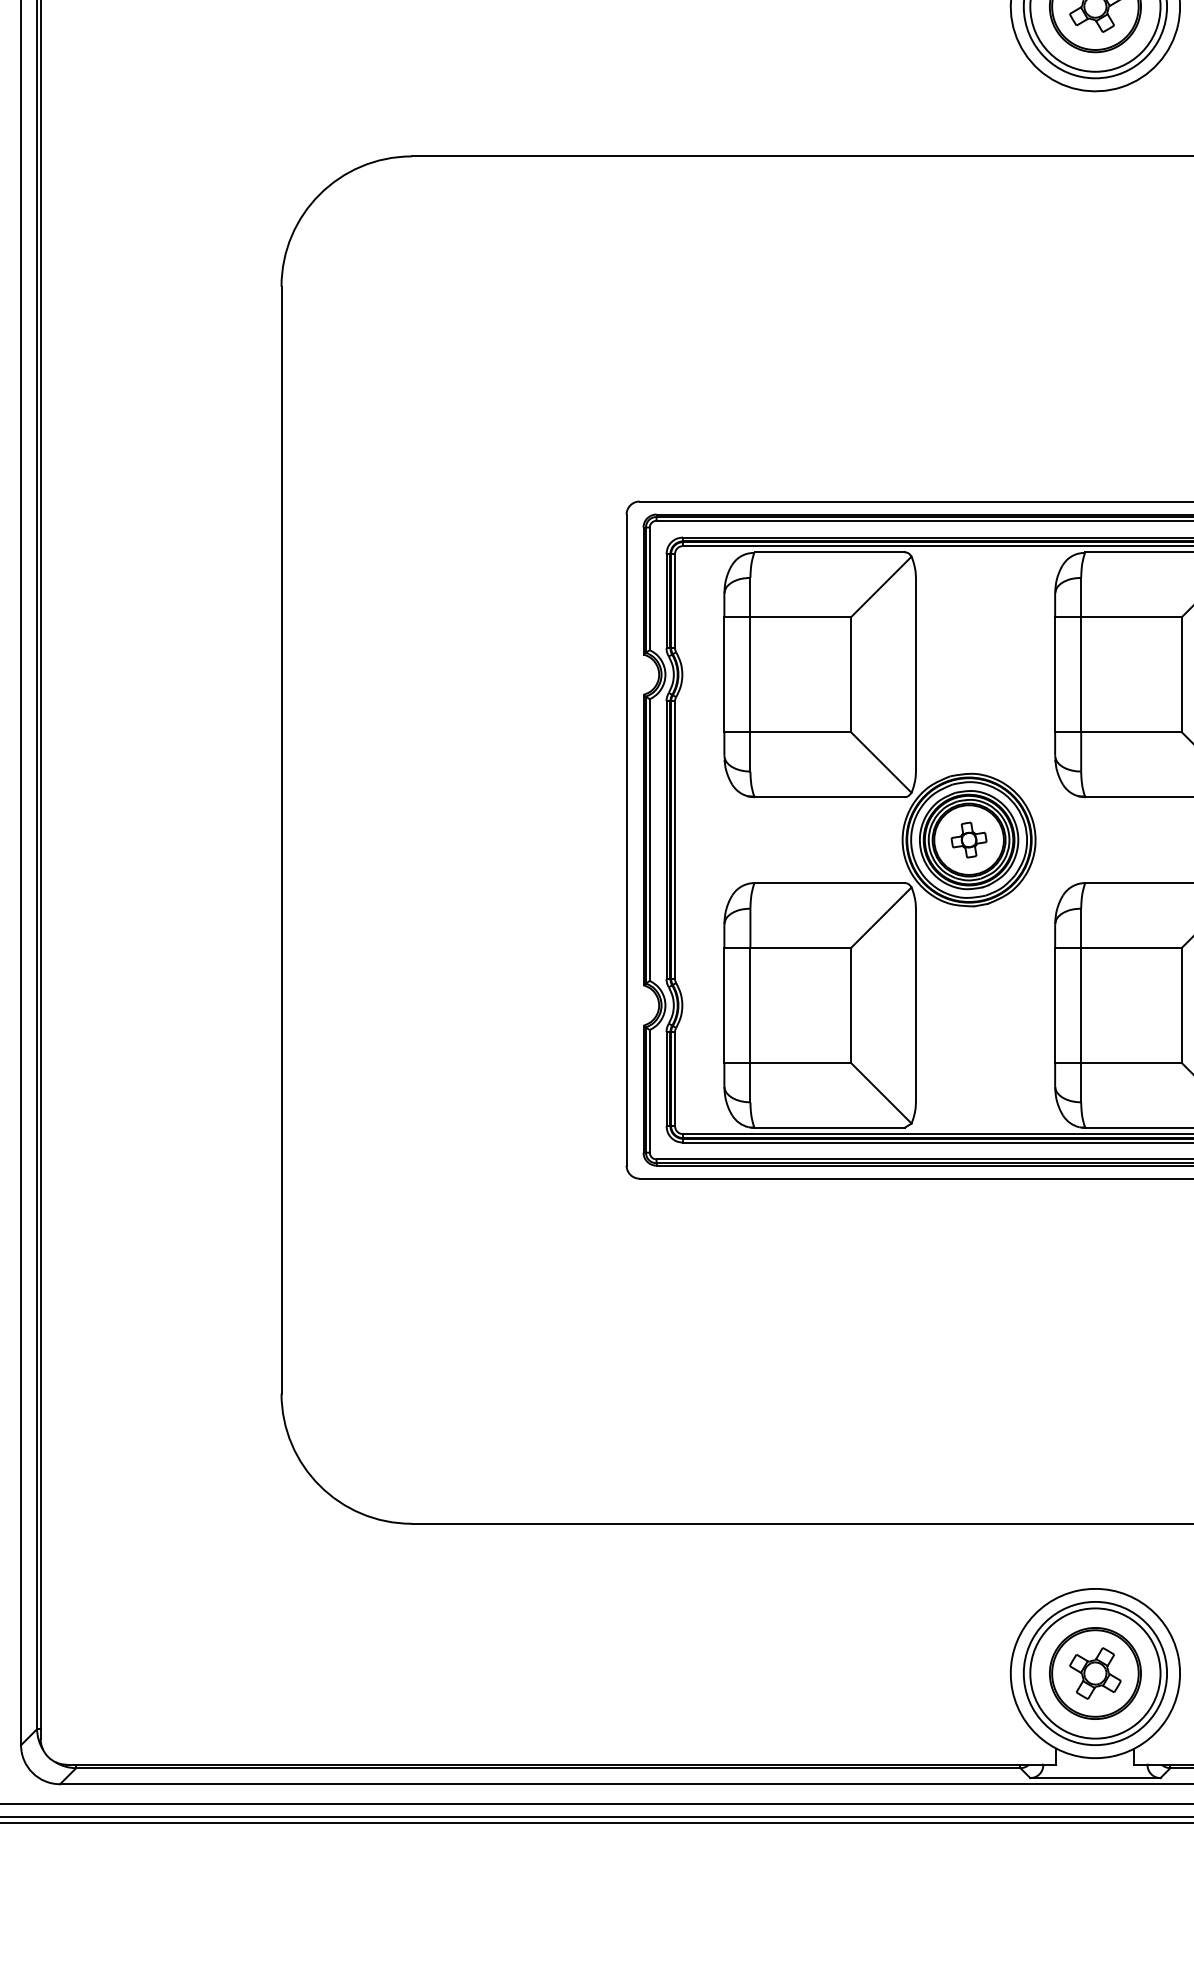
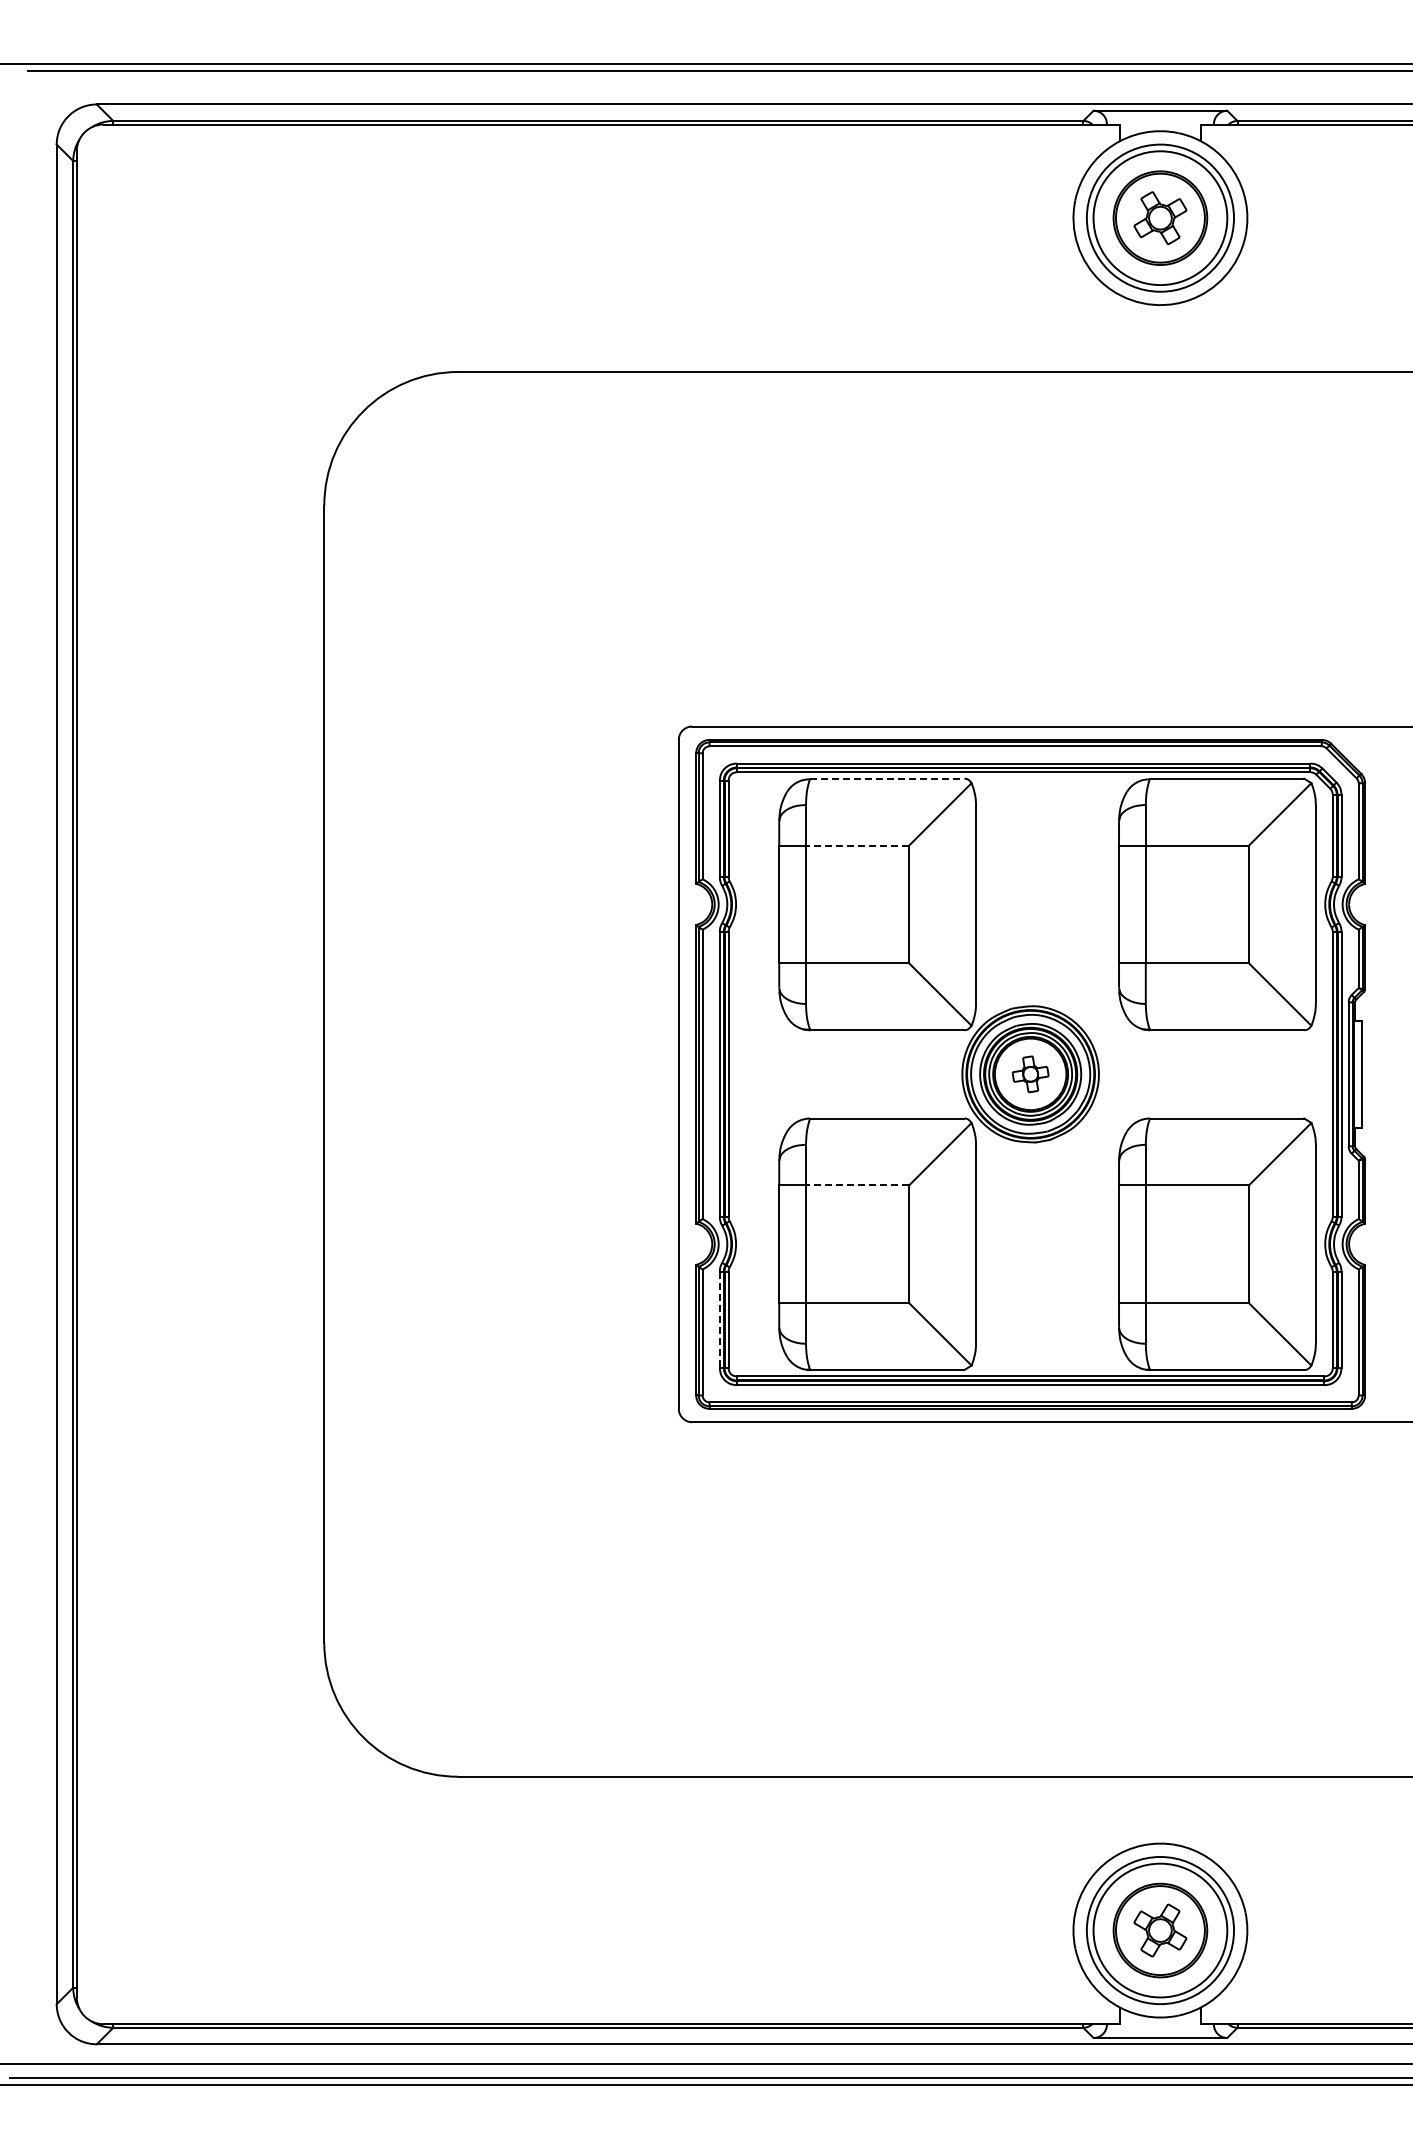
line: (829, 552) -> (887, 778), solid -> dashed
line: (800, 617) -> (857, 845), solid -> dashed
line: (800, 948) -> (857, 1185), solid -> dashed
line: (666, 1079) -> (719, 1320), solid -> dashed

